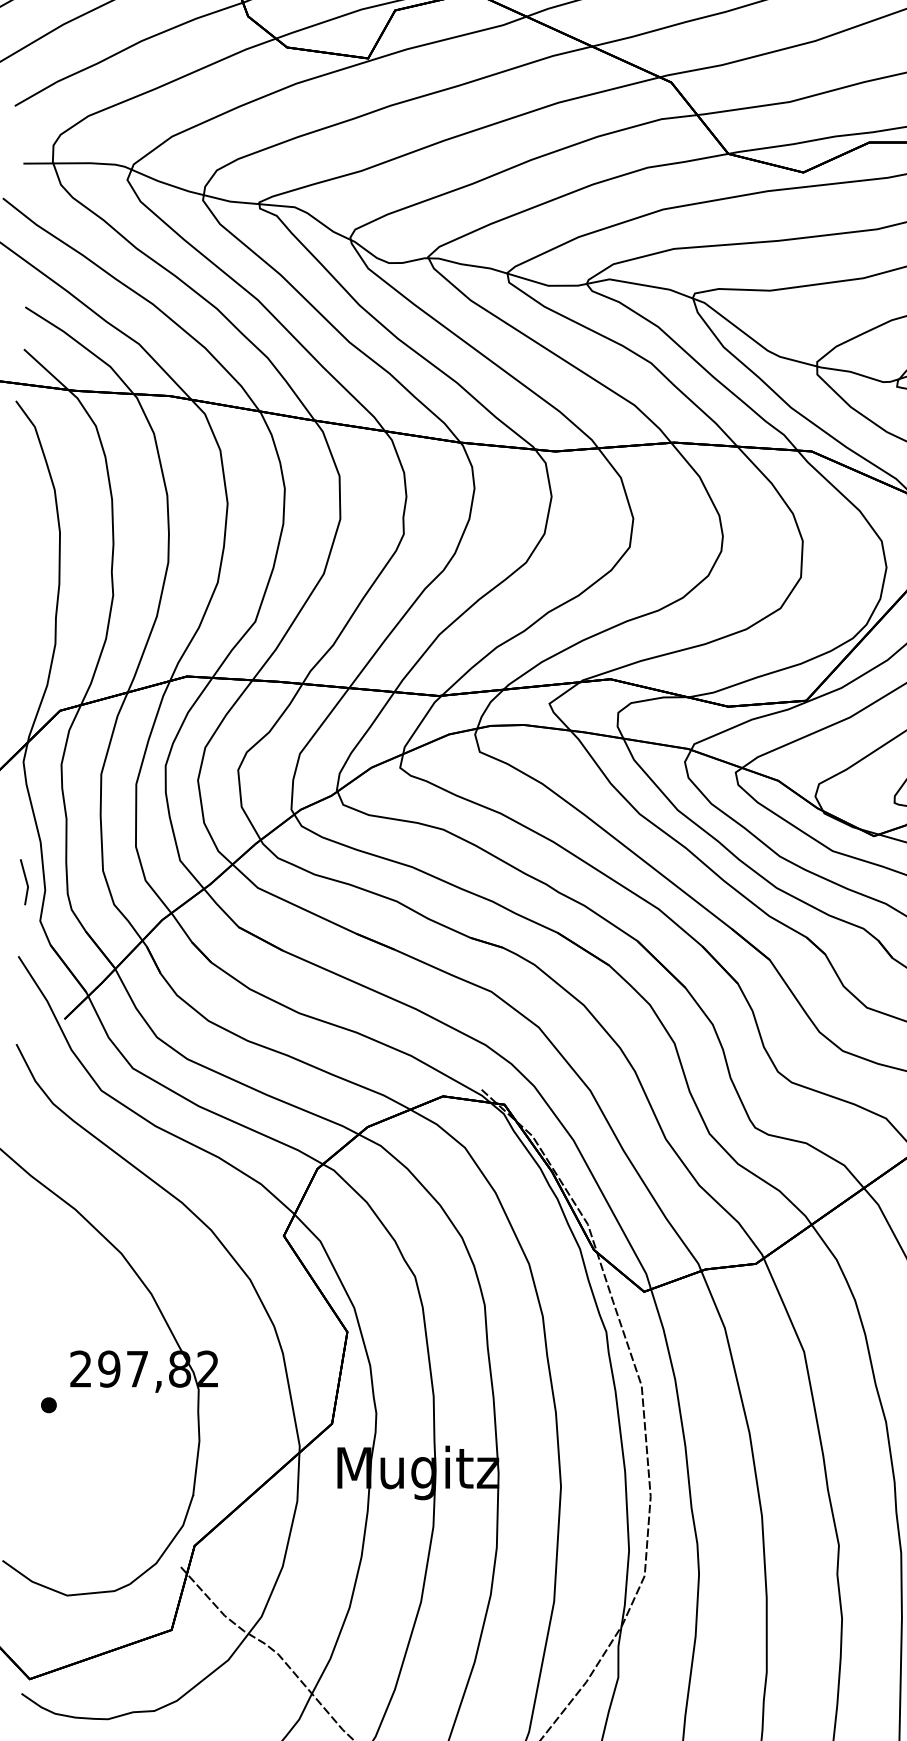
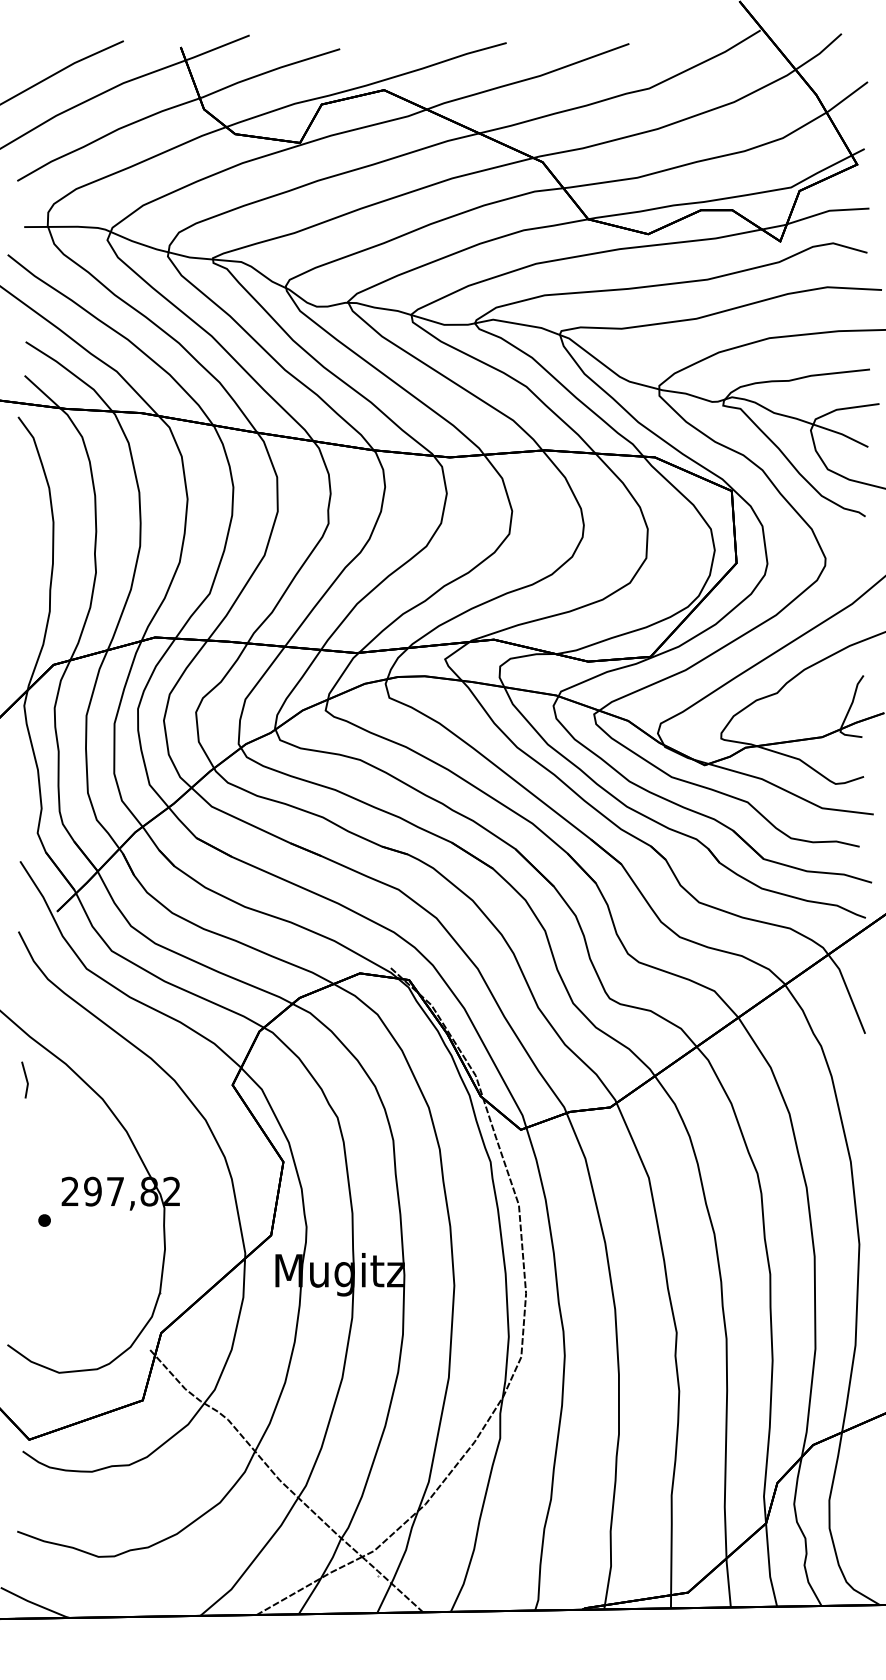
line: (25, 881) -> (25, 1079), moved

